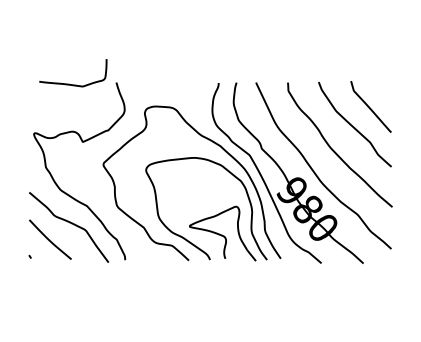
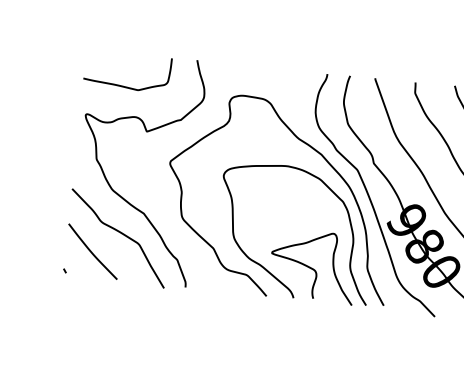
curve: (69, 83) -> (121, 84), moved

